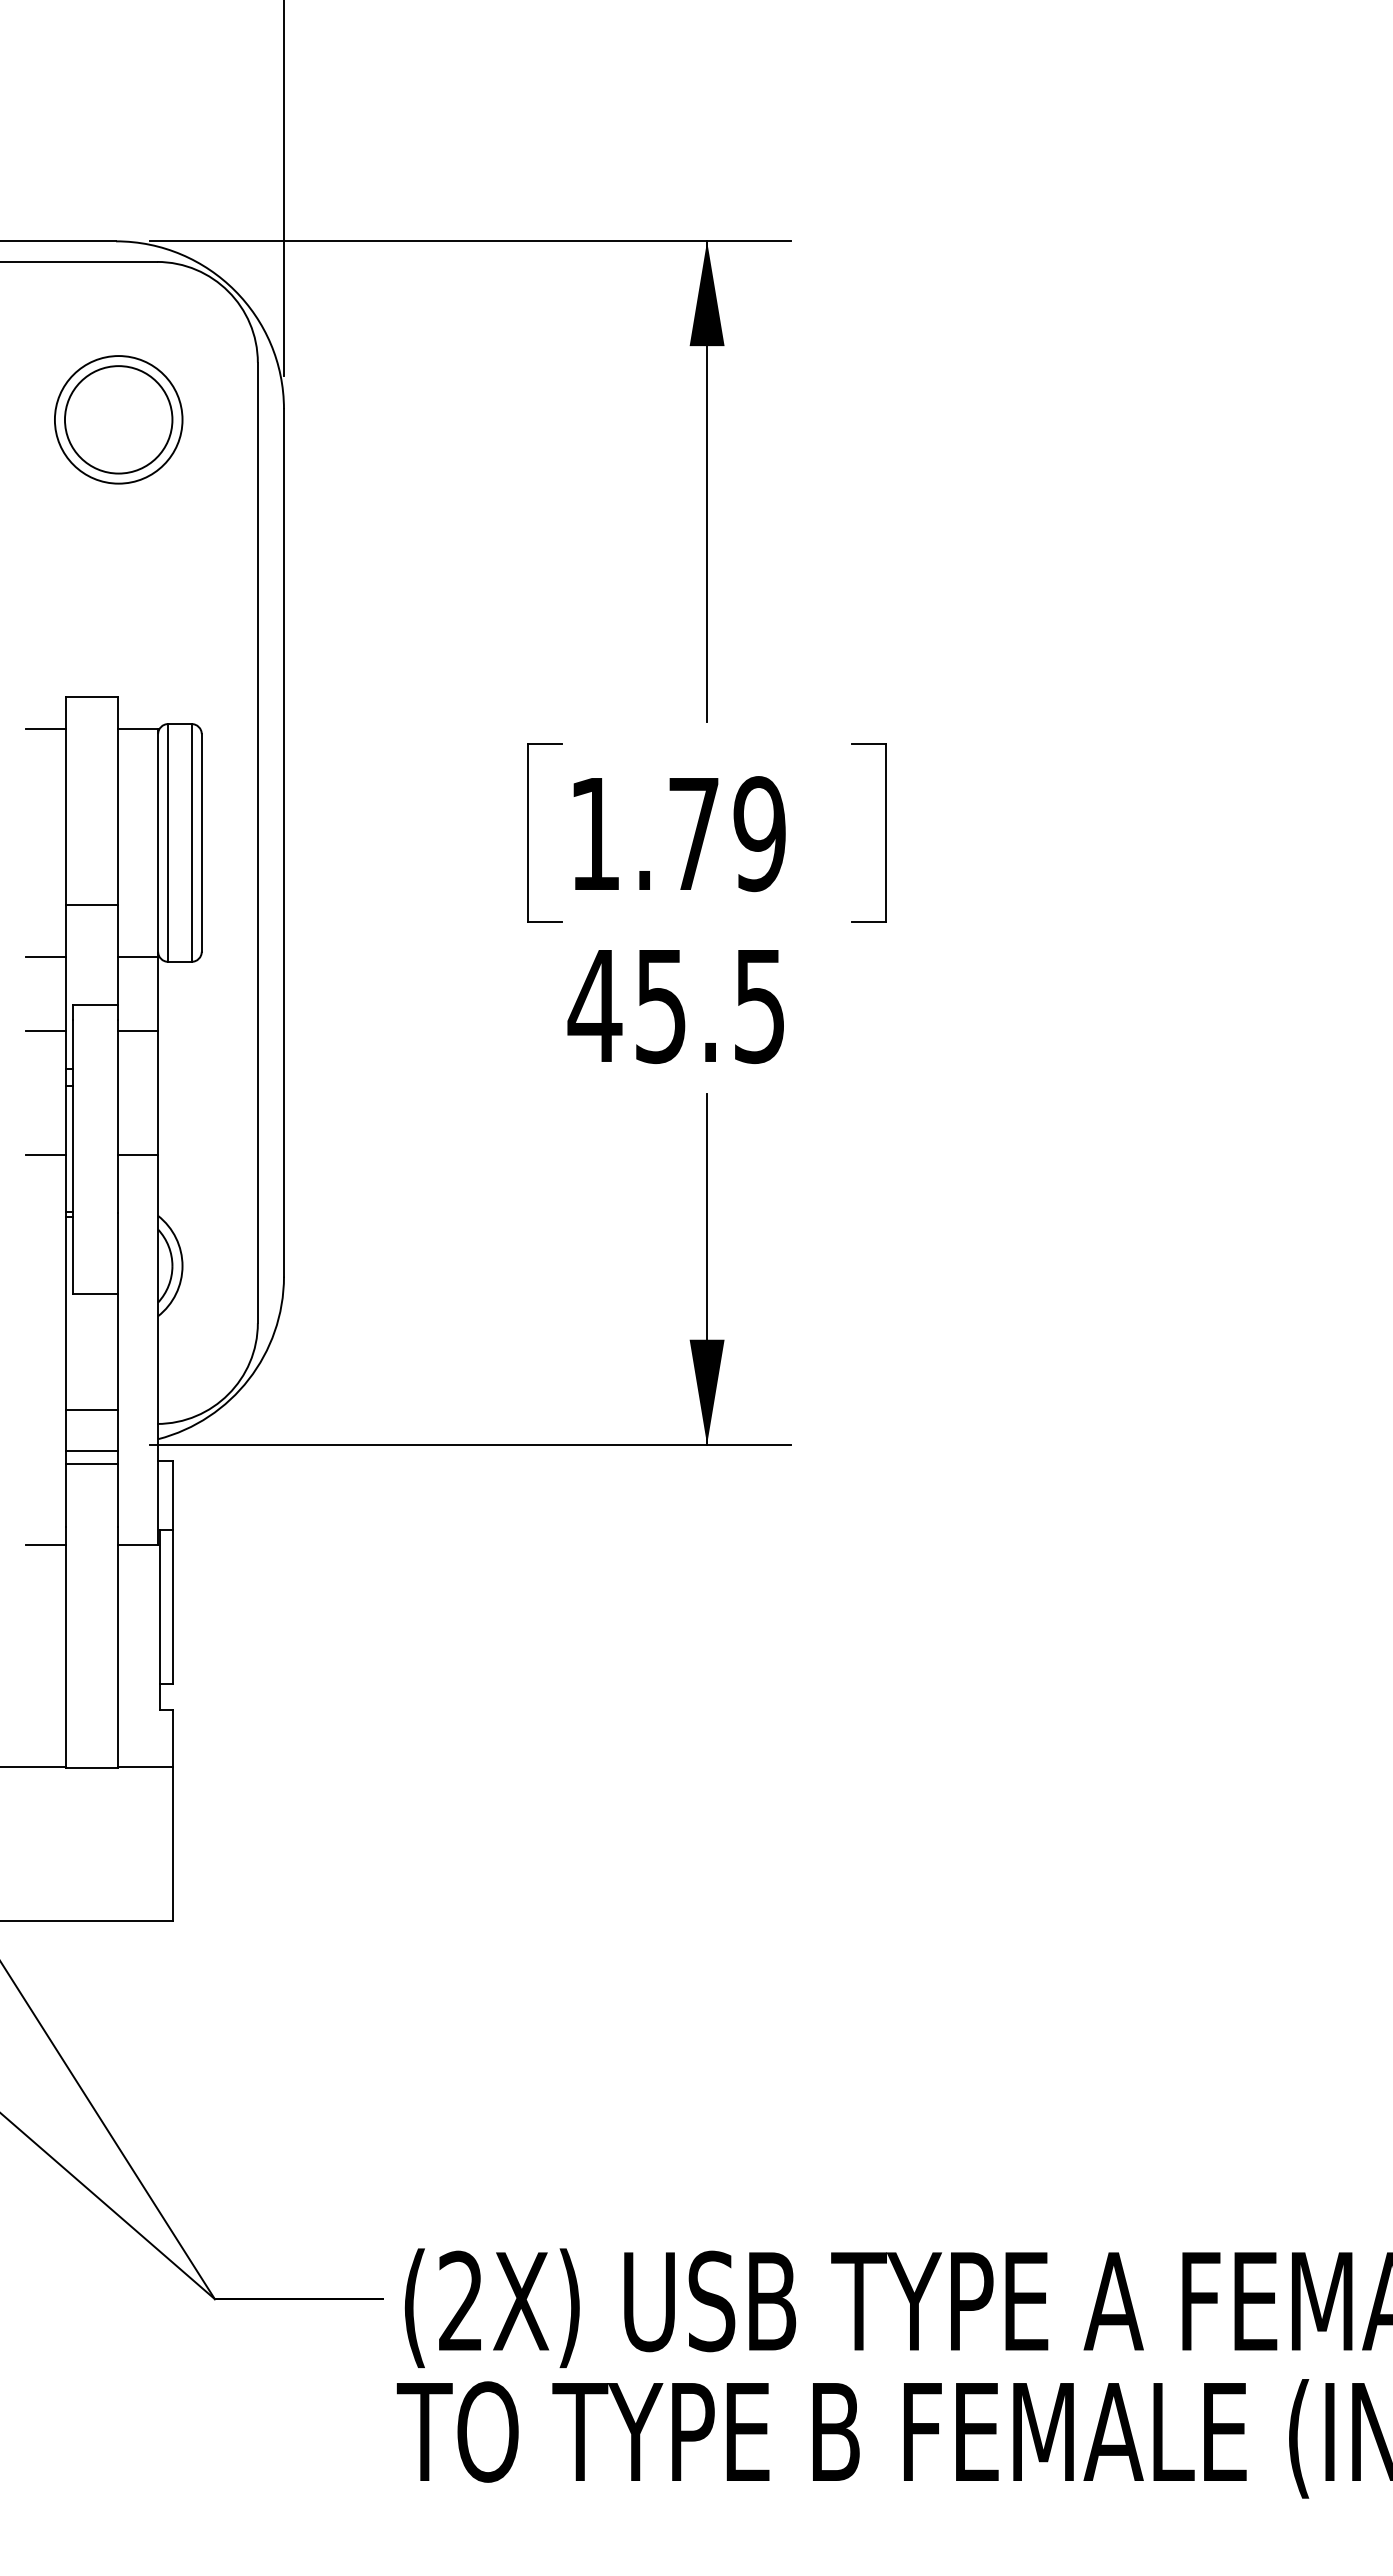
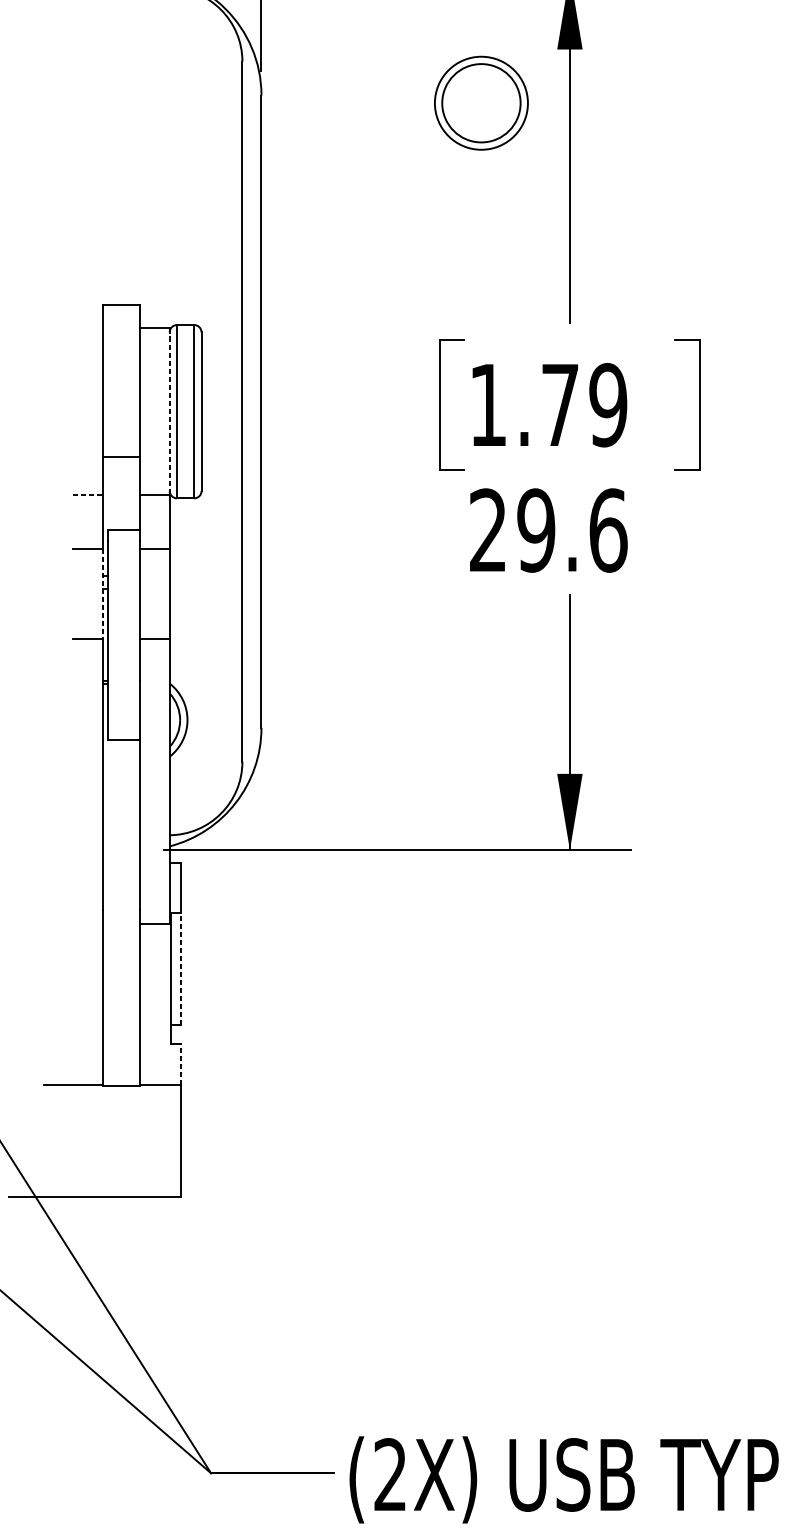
part: (118, 419) -> (481, 103), moved
line: (45, 728) -> (87, 328), removed
line: (158, 843) -> (169, 412), solid -> dashed
line: (46, 957) -> (88, 495), solid -> dashed
text: (676, 1006) -> (547, 530), 45.5 -> 29.6
line: (66, 1092) -> (102, 593), solid -> dashed
line: (91, 1410) -> (121, 825), removed
line: (91, 1450) -> (121, 854), removed
line: (91, 1464) -> (121, 864), removed
line: (45, 1545) -> (87, 923), removed
line: (173, 1606) -> (180, 968), solid -> dashed
line: (173, 1737) -> (180, 1063), solid -> dashed

